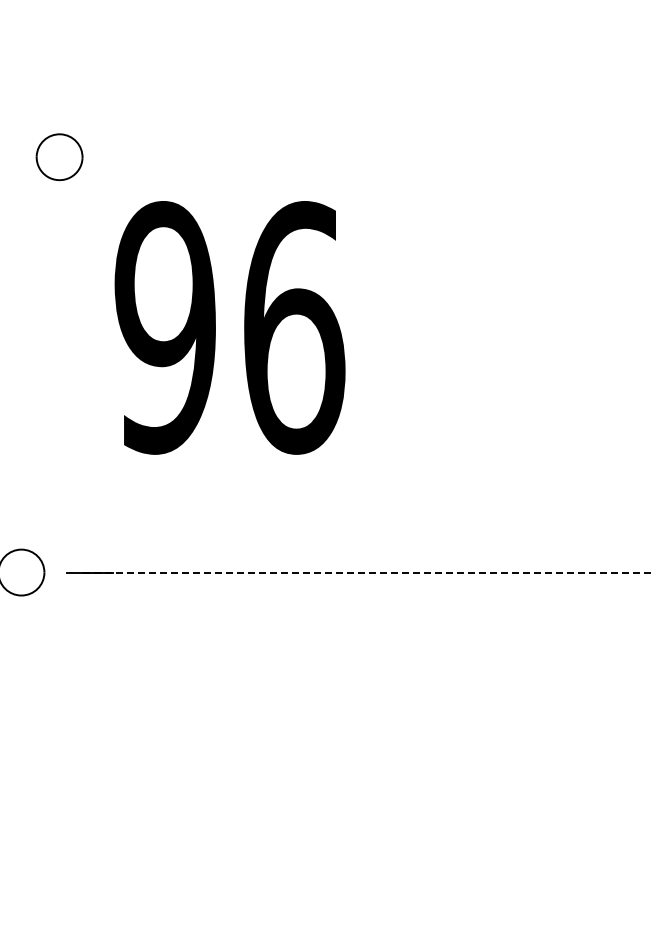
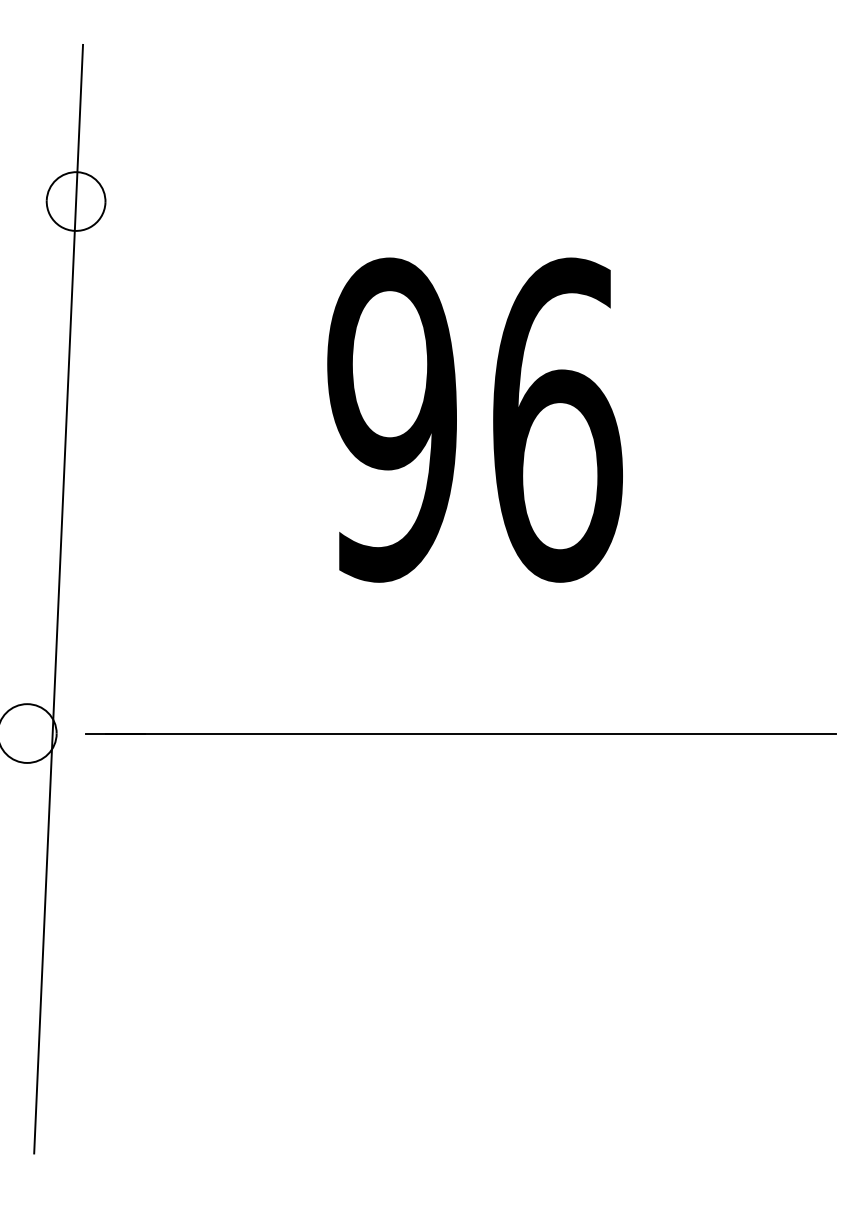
text: (229, 327) -> (474, 419), moved
line: (45, 467) -> (58, 598), added
line: (368, 572) -> (471, 733), dashed -> solid

